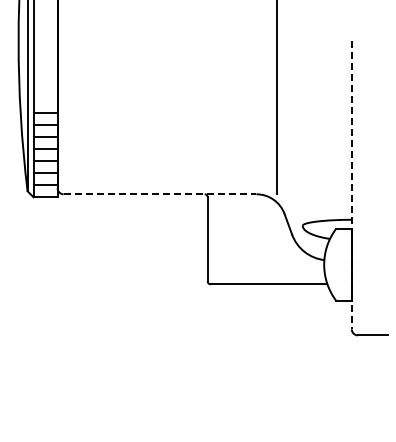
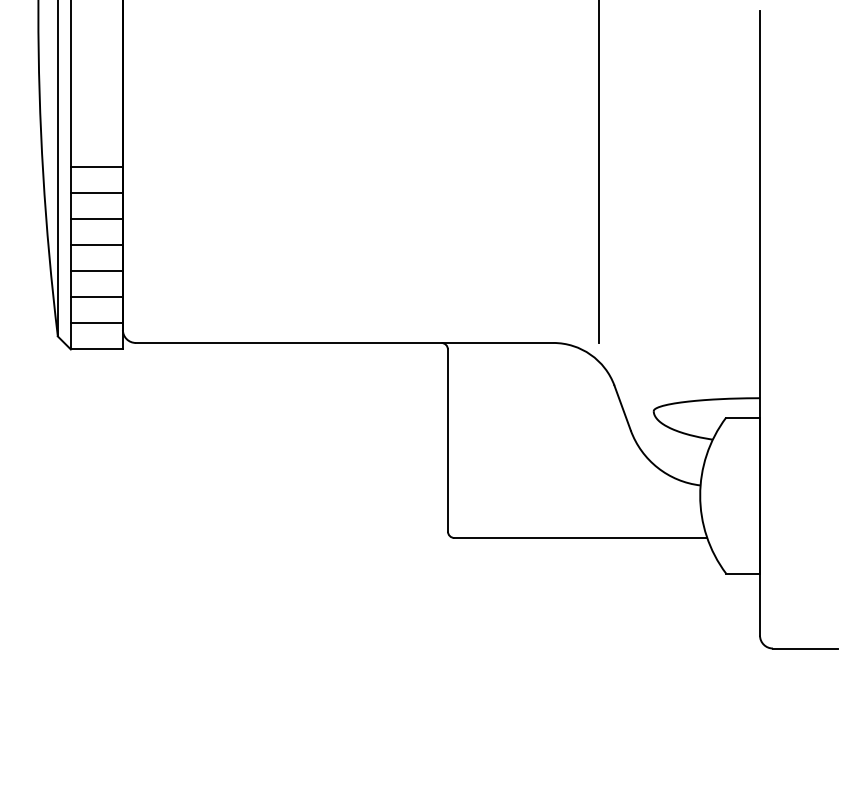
line: (351, 185) -> (759, 323), dashed -> solid
line: (160, 194) -> (345, 343), dashed -> solid

